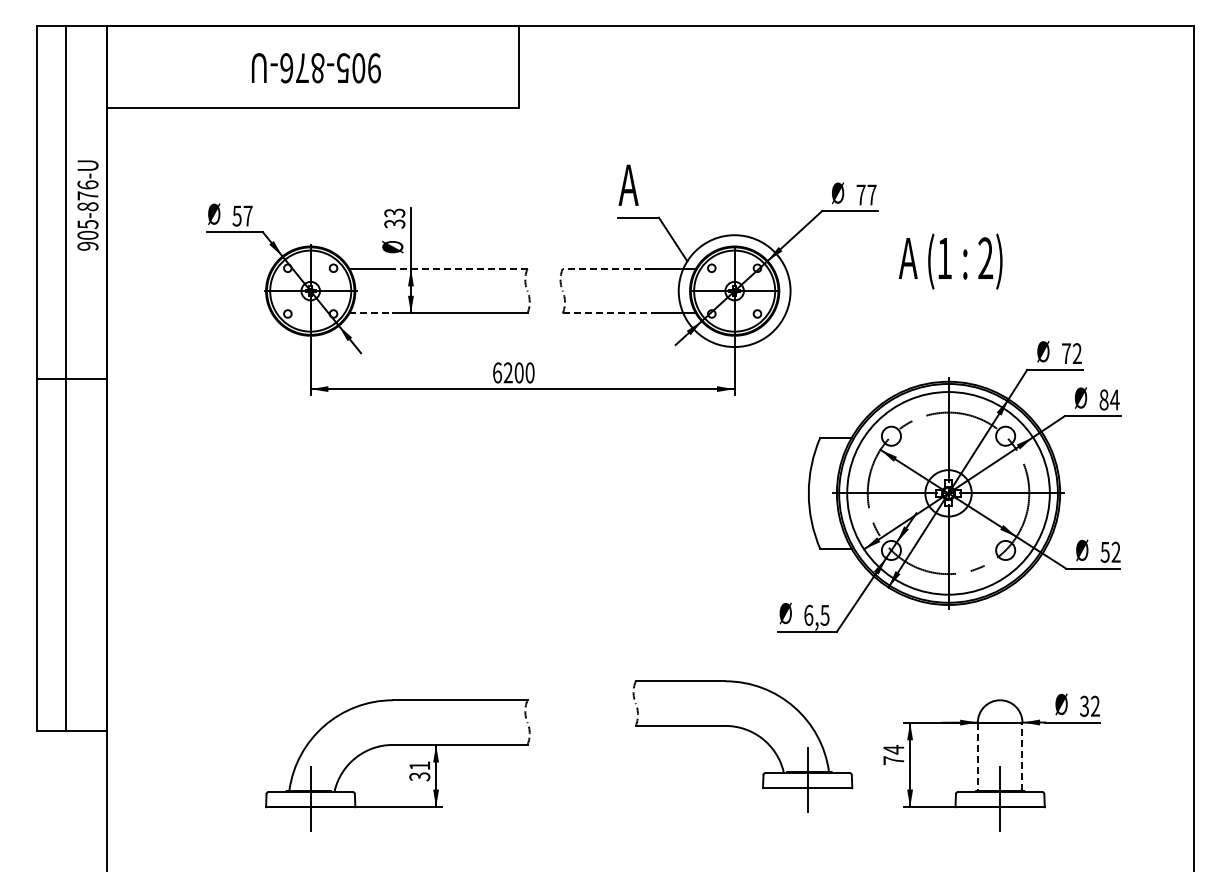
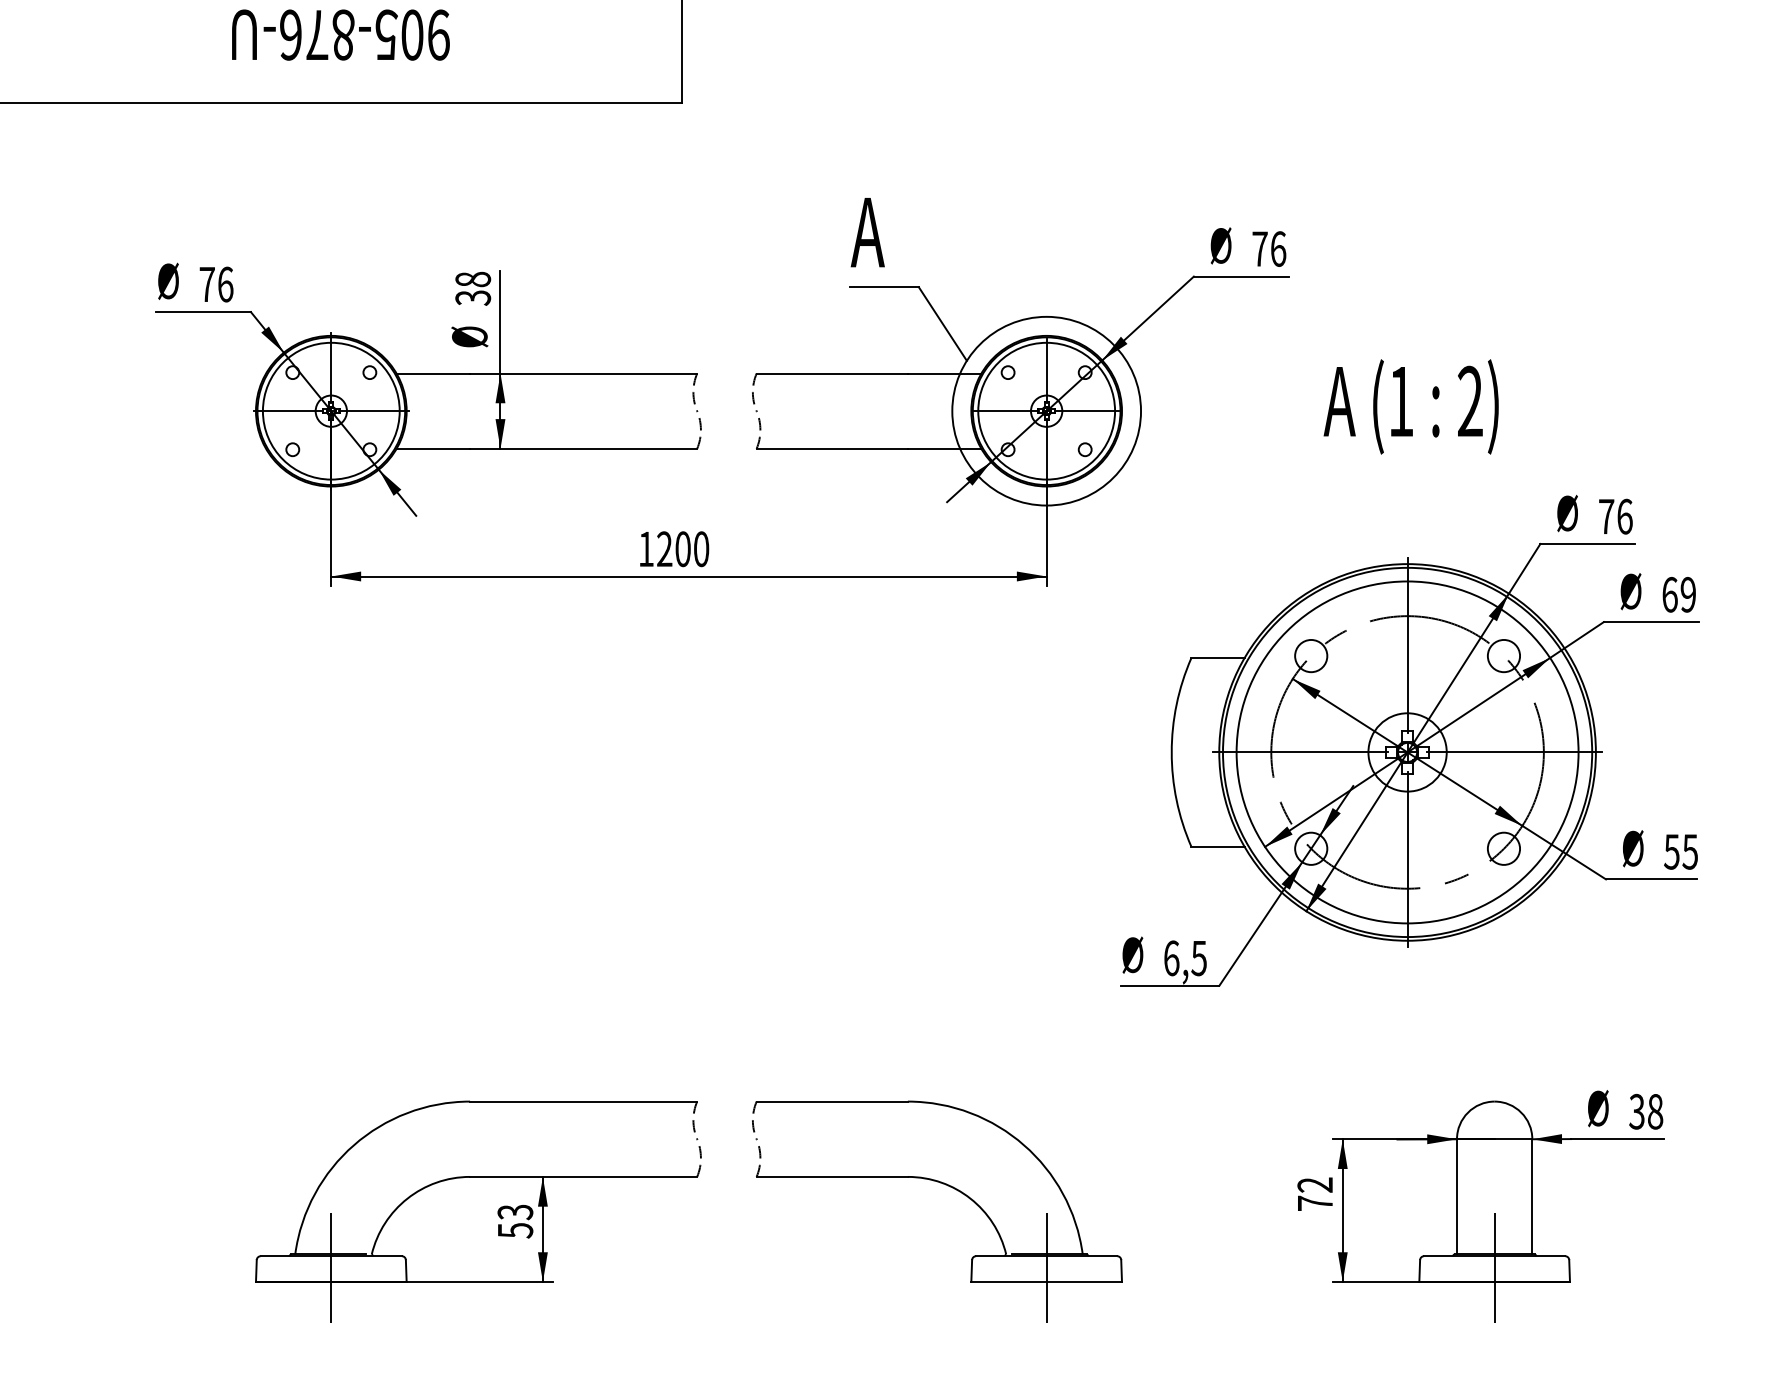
text: (871, 194) -> (1277, 248), 77 -> 76
text: (394, 212) -> (472, 278), 33 -> 38
text: (242, 215) -> (216, 283), 57 -> 76
text: (950, 261) -> (1410, 406), moved
line: (459, 268) -> (582, 372), dashed -> solid
line: (607, 268) -> (832, 372), dashed -> solid
line: (371, 313) -> (433, 448), dashed -> solid
line: (607, 313) -> (832, 448), dashed -> solid
text: (1076, 353) -> (1623, 516), 72 -> 76
text: (497, 372) -> (646, 548), 6200 -> 1200
text: (1109, 399) -> (1679, 594), 84 -> 69
text: (1115, 551) -> (1689, 850), 52 -> 55
text: (1095, 705) -> (1655, 1110), 32 -> 38
part: (747, 731) -> (945, 1186), moved
text: (893, 749) -> (1314, 1184), 74 -> 72
line: (1022, 756) -> (1532, 1196), dashed -> solid
line: (977, 757) -> (1456, 1198), dashed -> solid
text: (419, 770) -> (514, 1220), 31 -> 53

